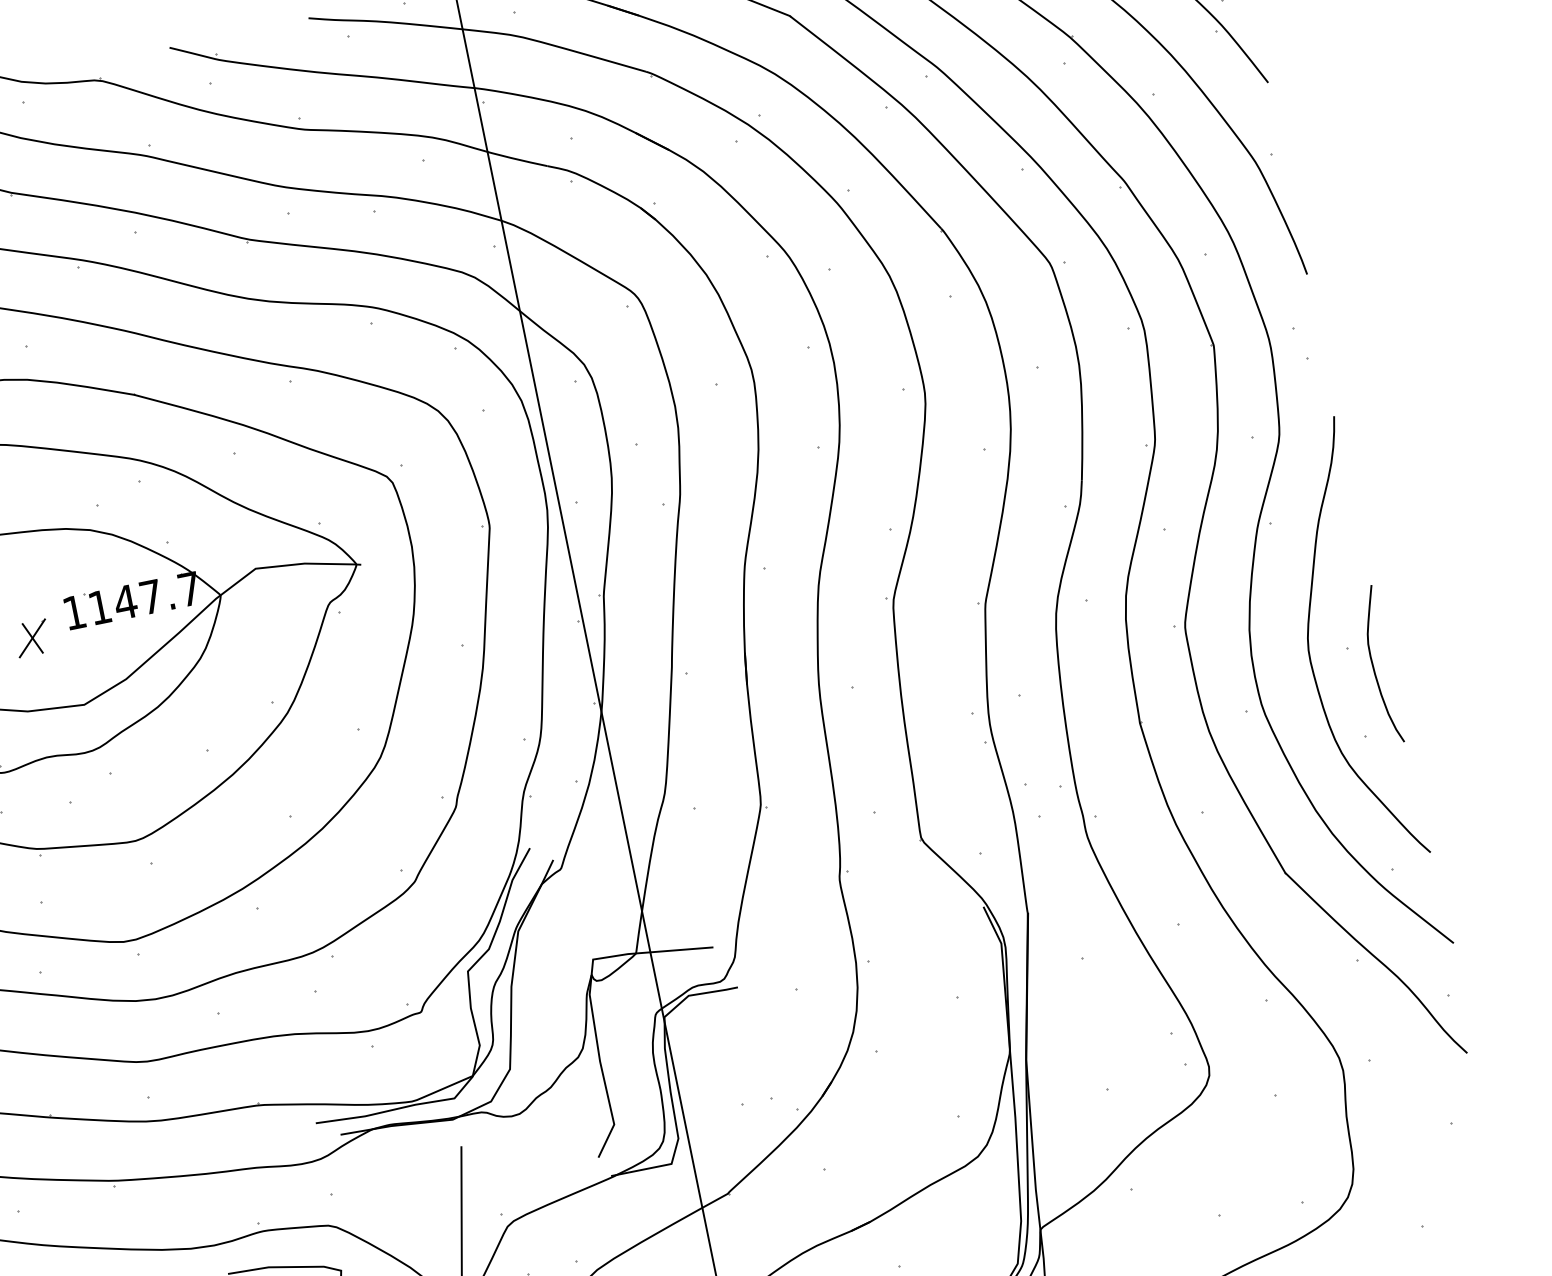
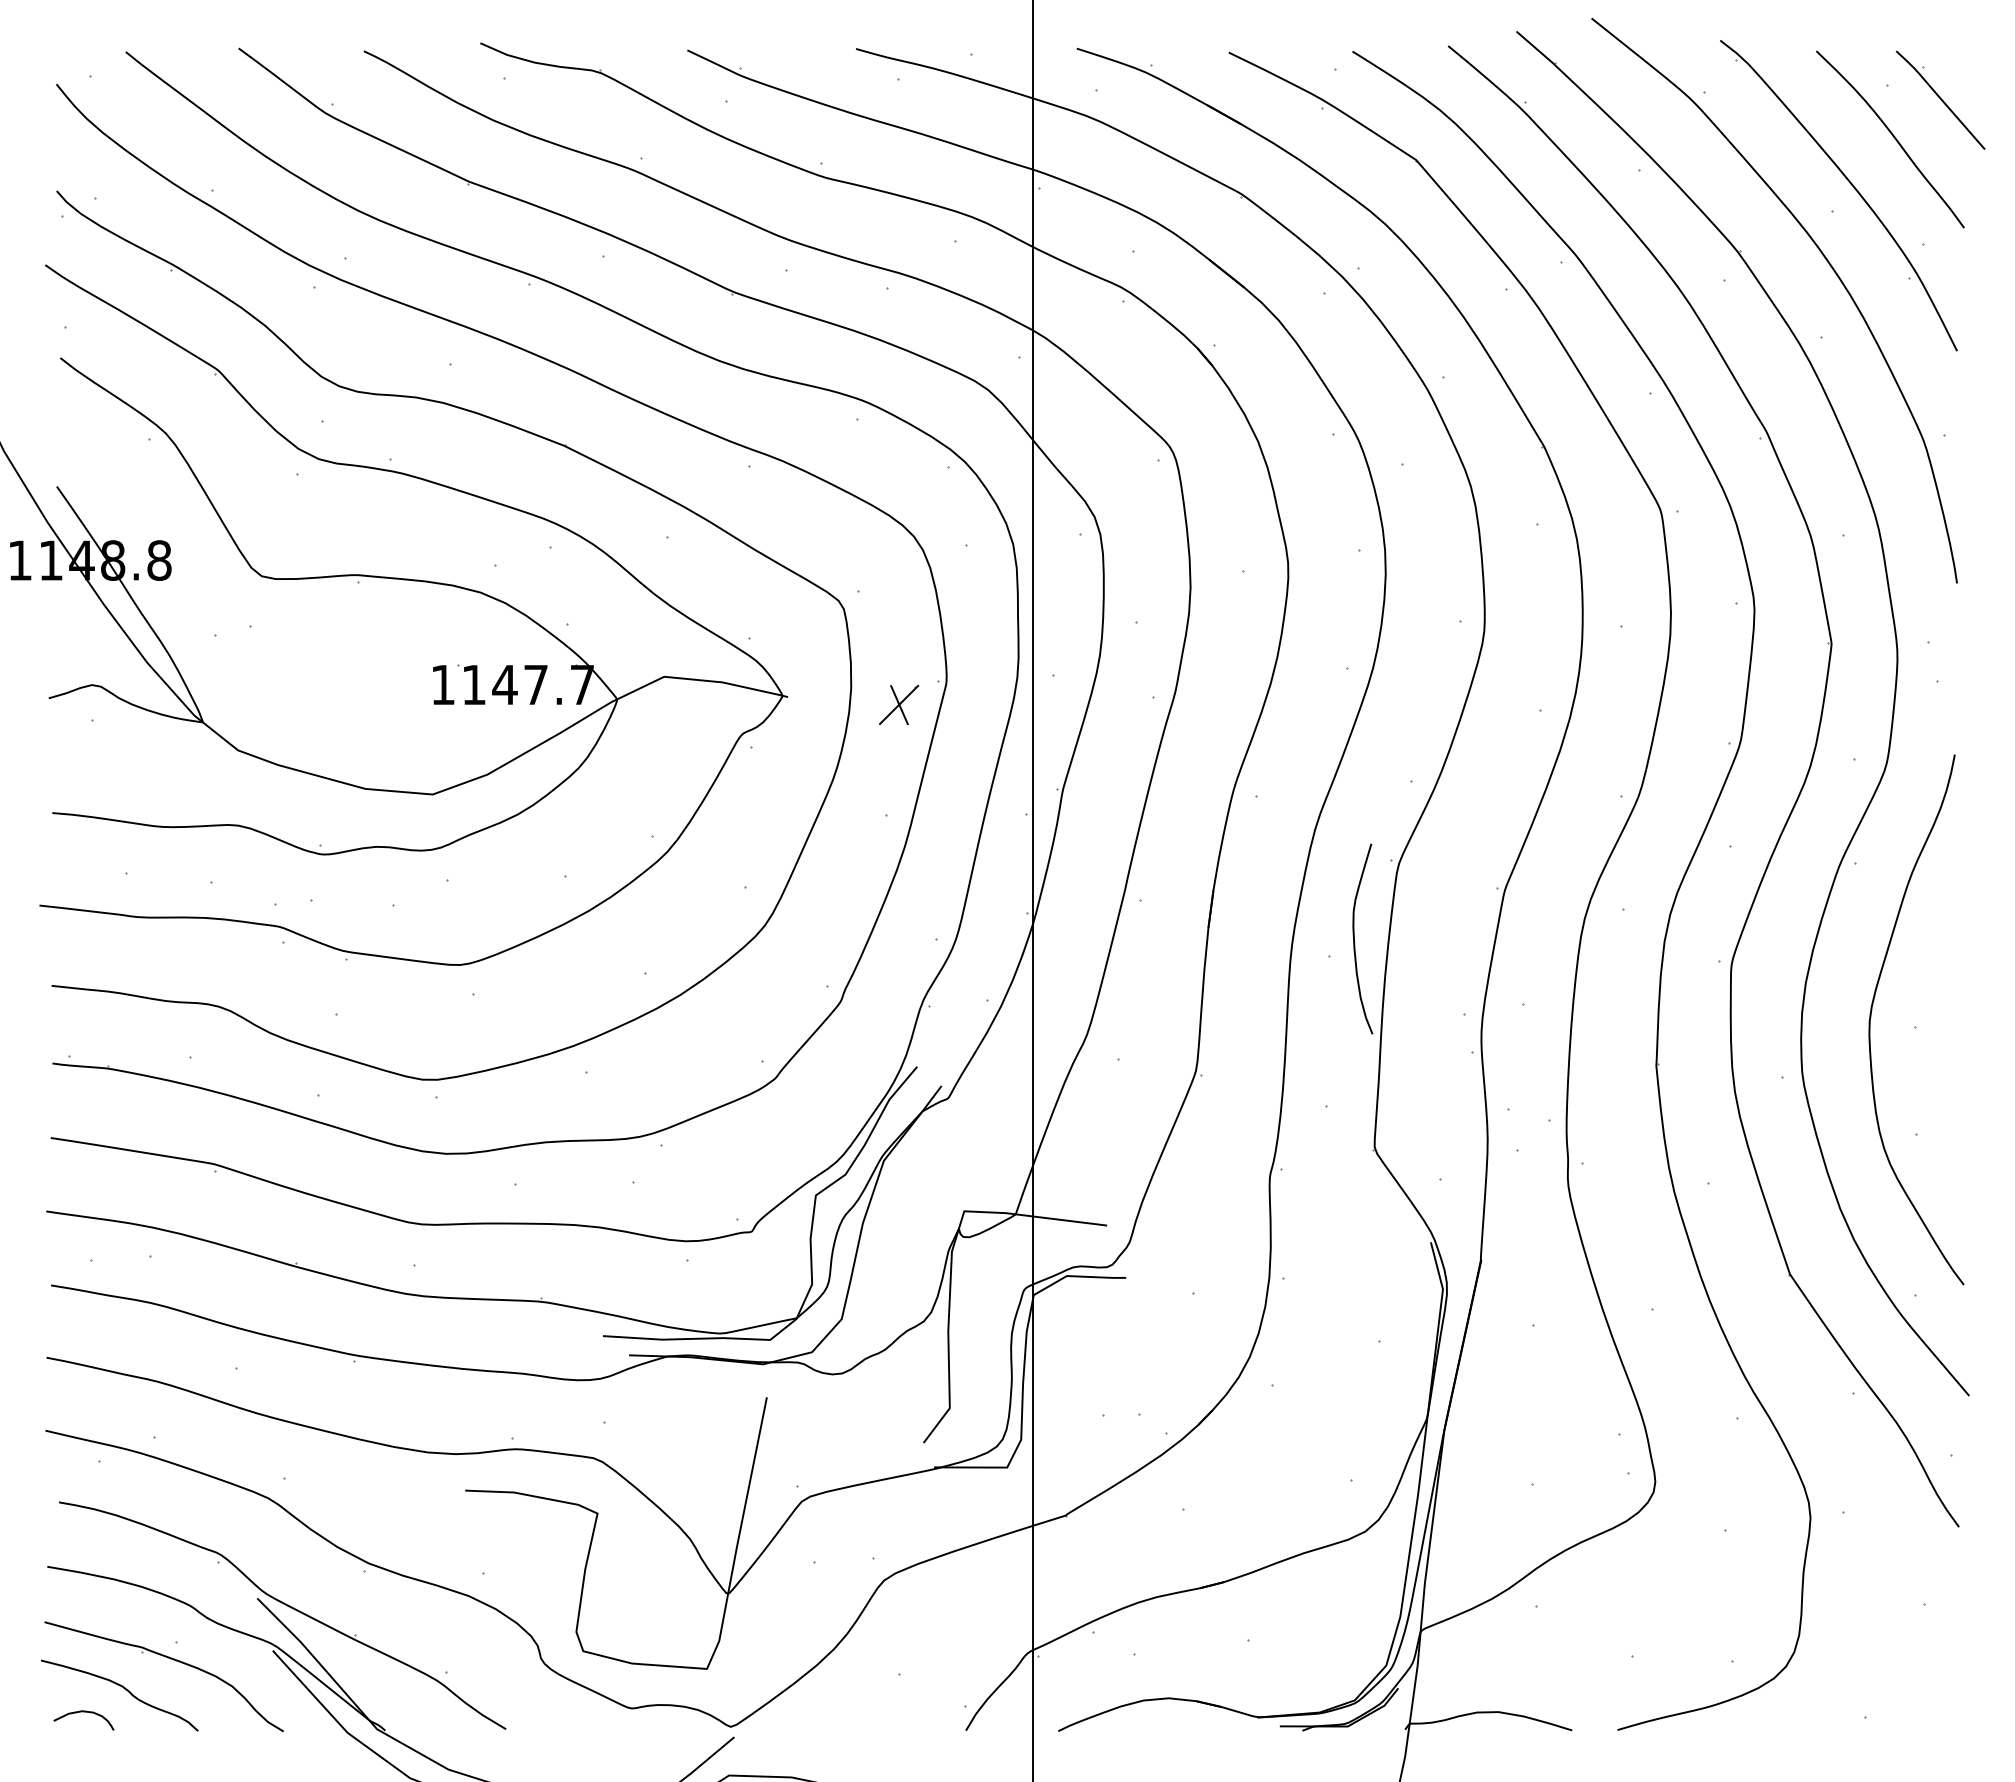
part: (32, 637) -> (899, 704), moved
curve: (1373, 666) -> (1354, 938), moved

